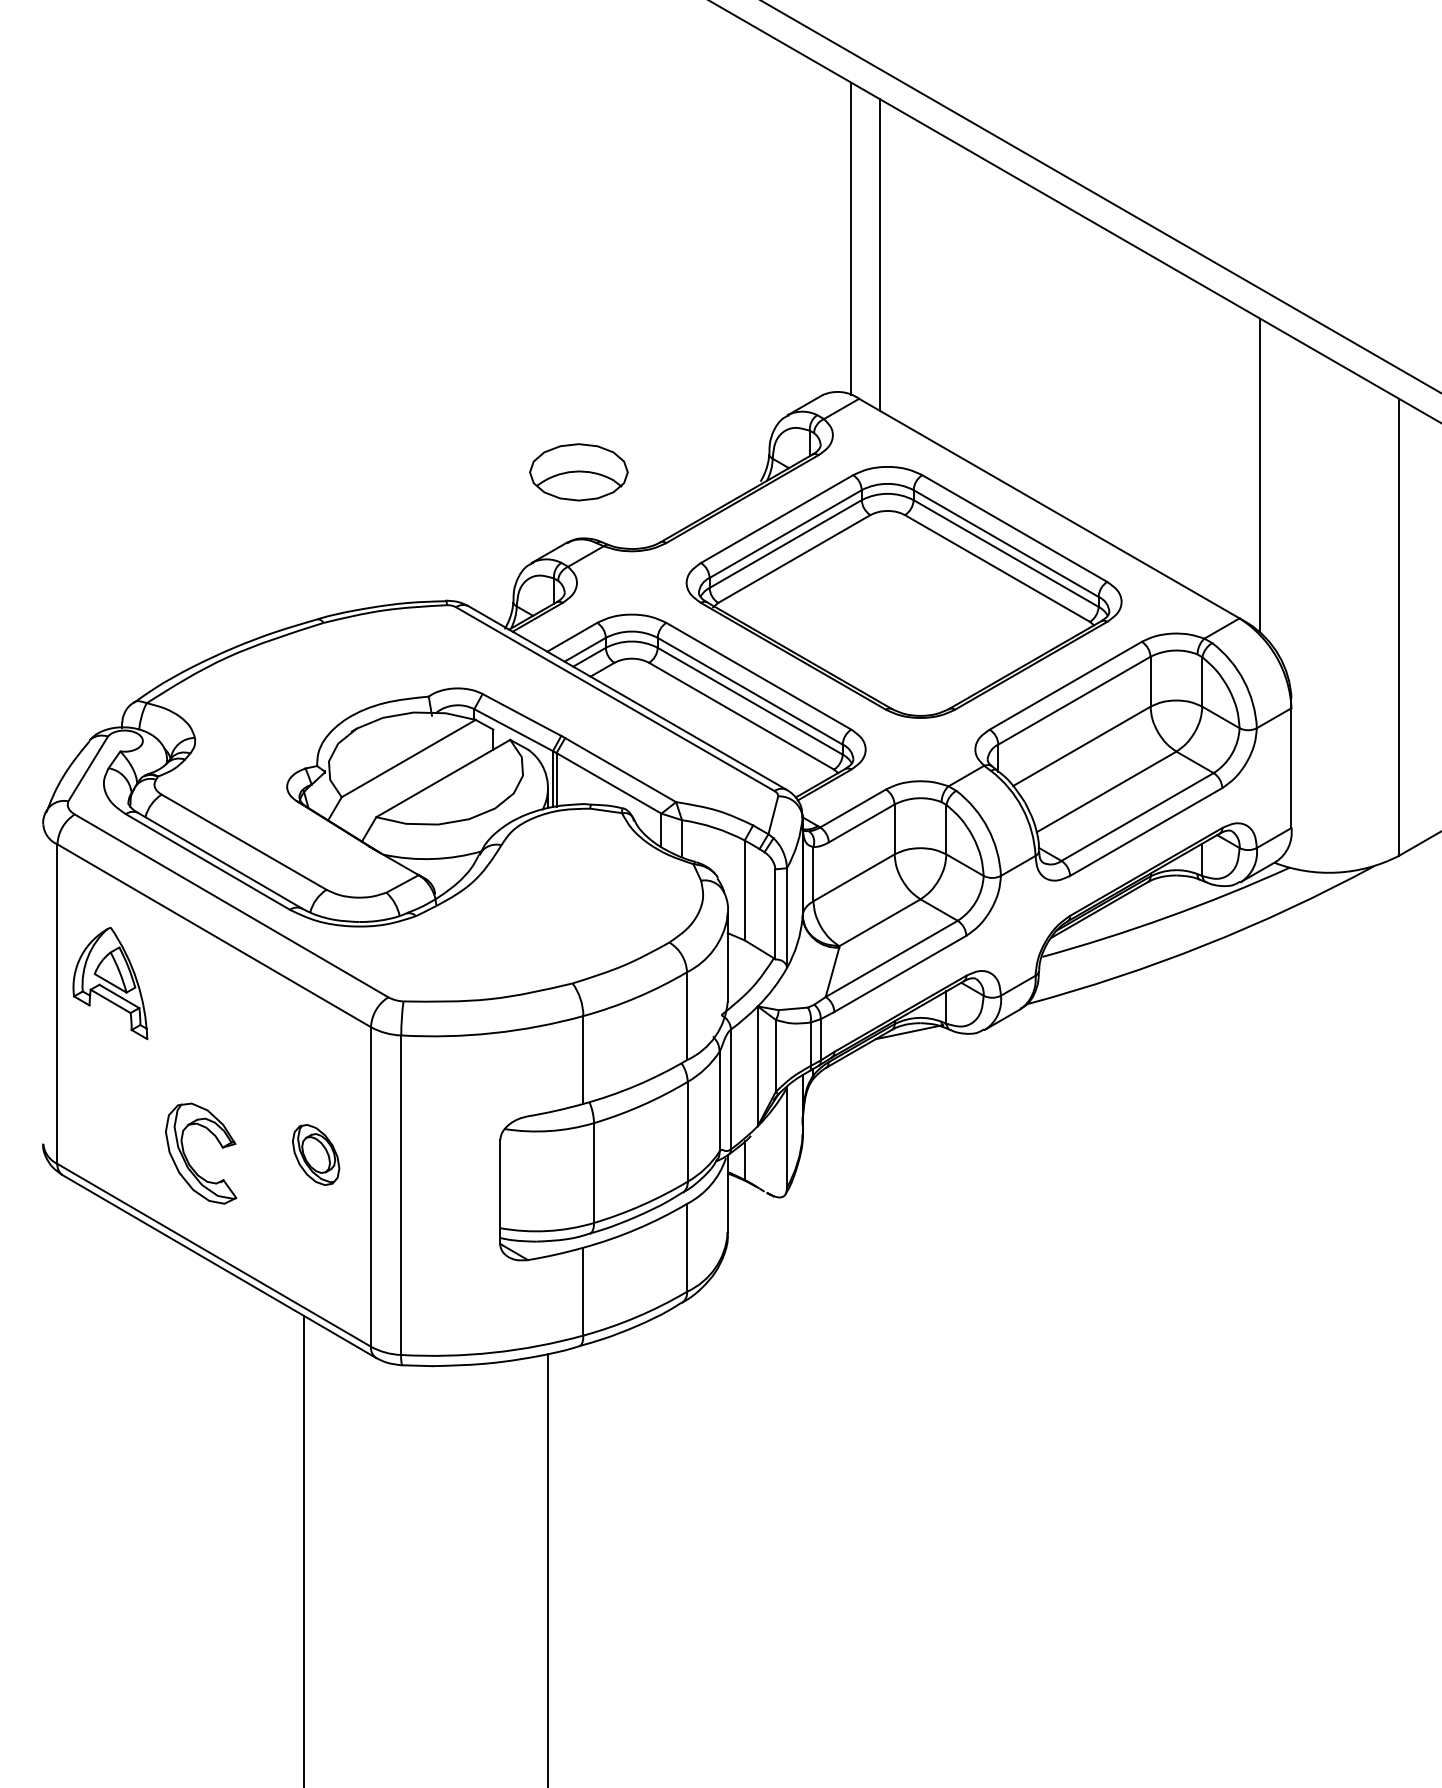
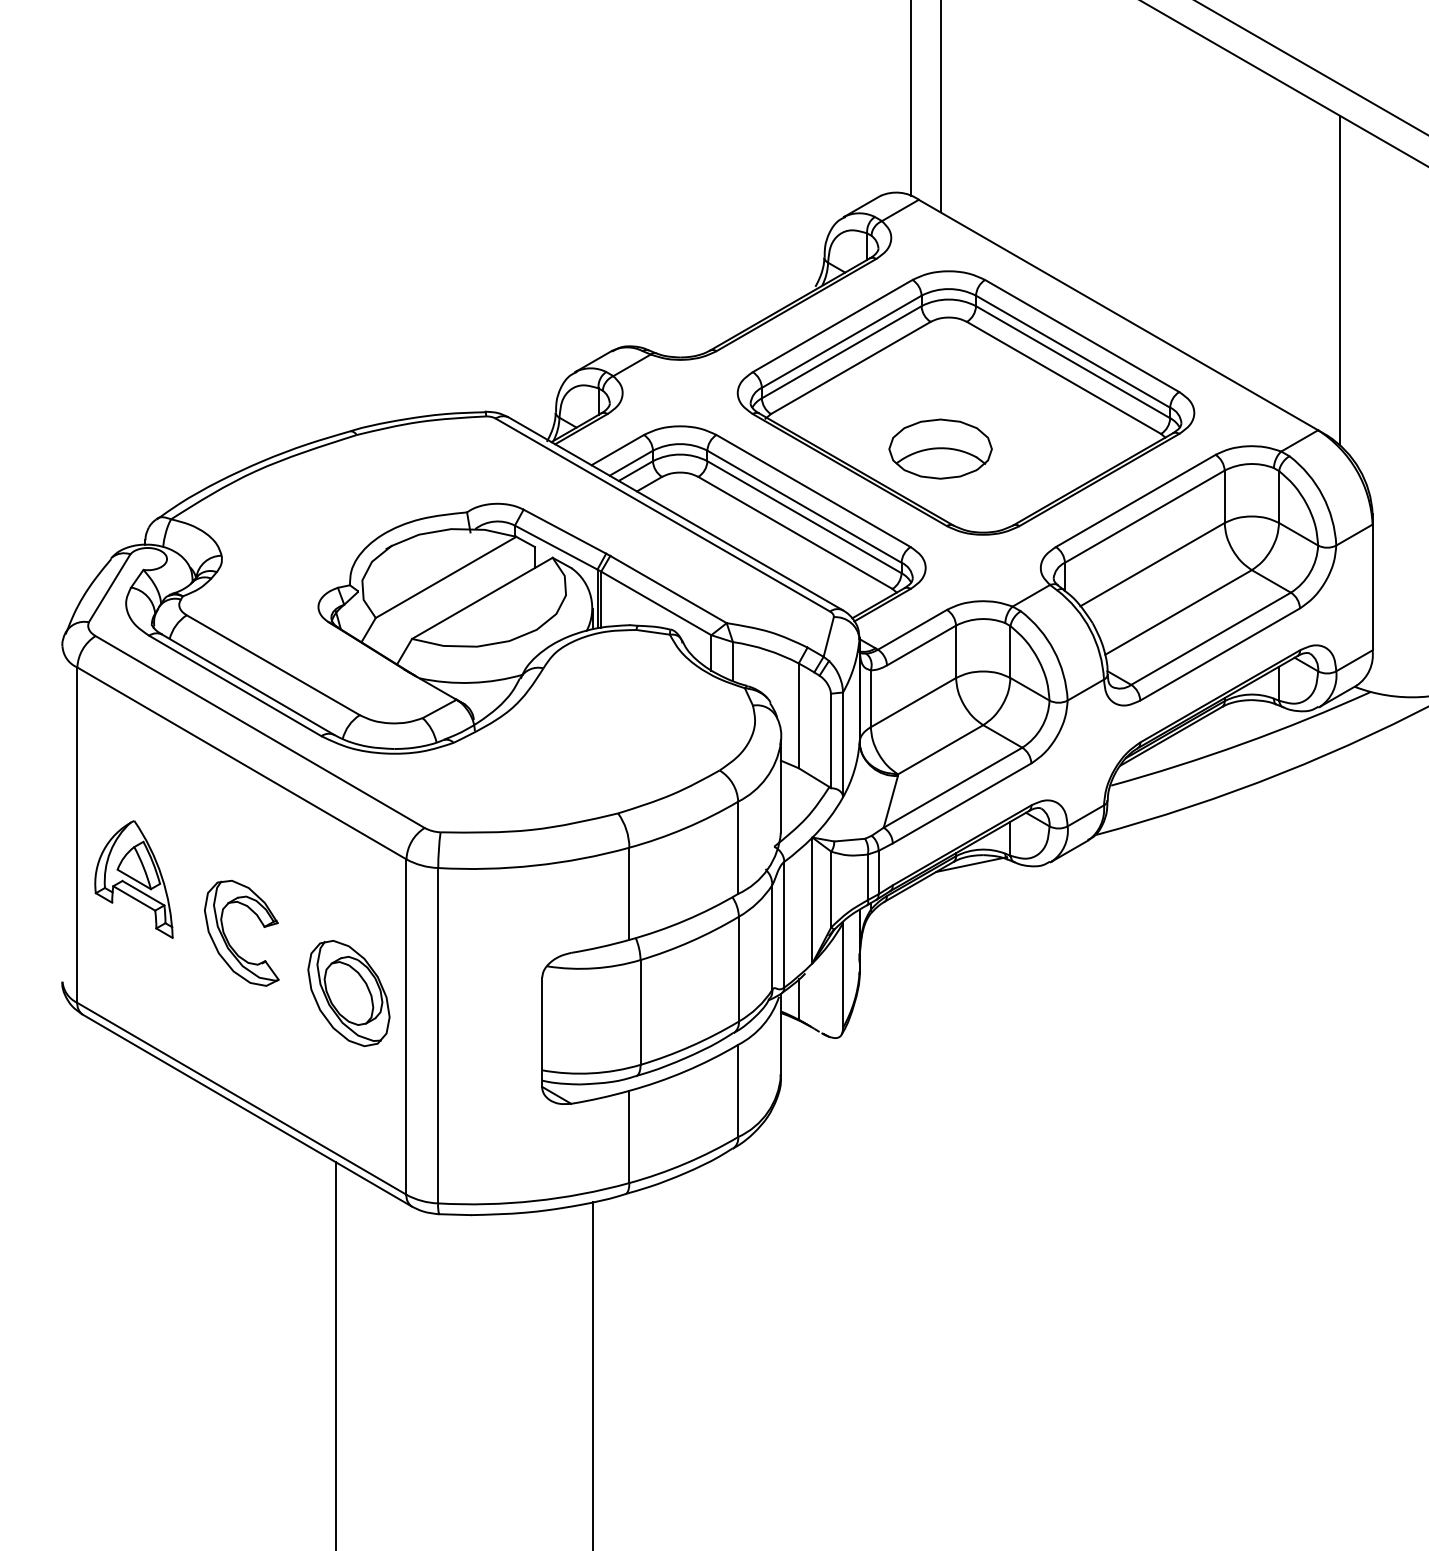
part: (578, 472) -> (940, 449), moved
part: (110, 983) -> (134, 879), moved
part: (315, 1154) -> (348, 992), size x1.67
part: (188, 1160) -> (228, 940), moved

